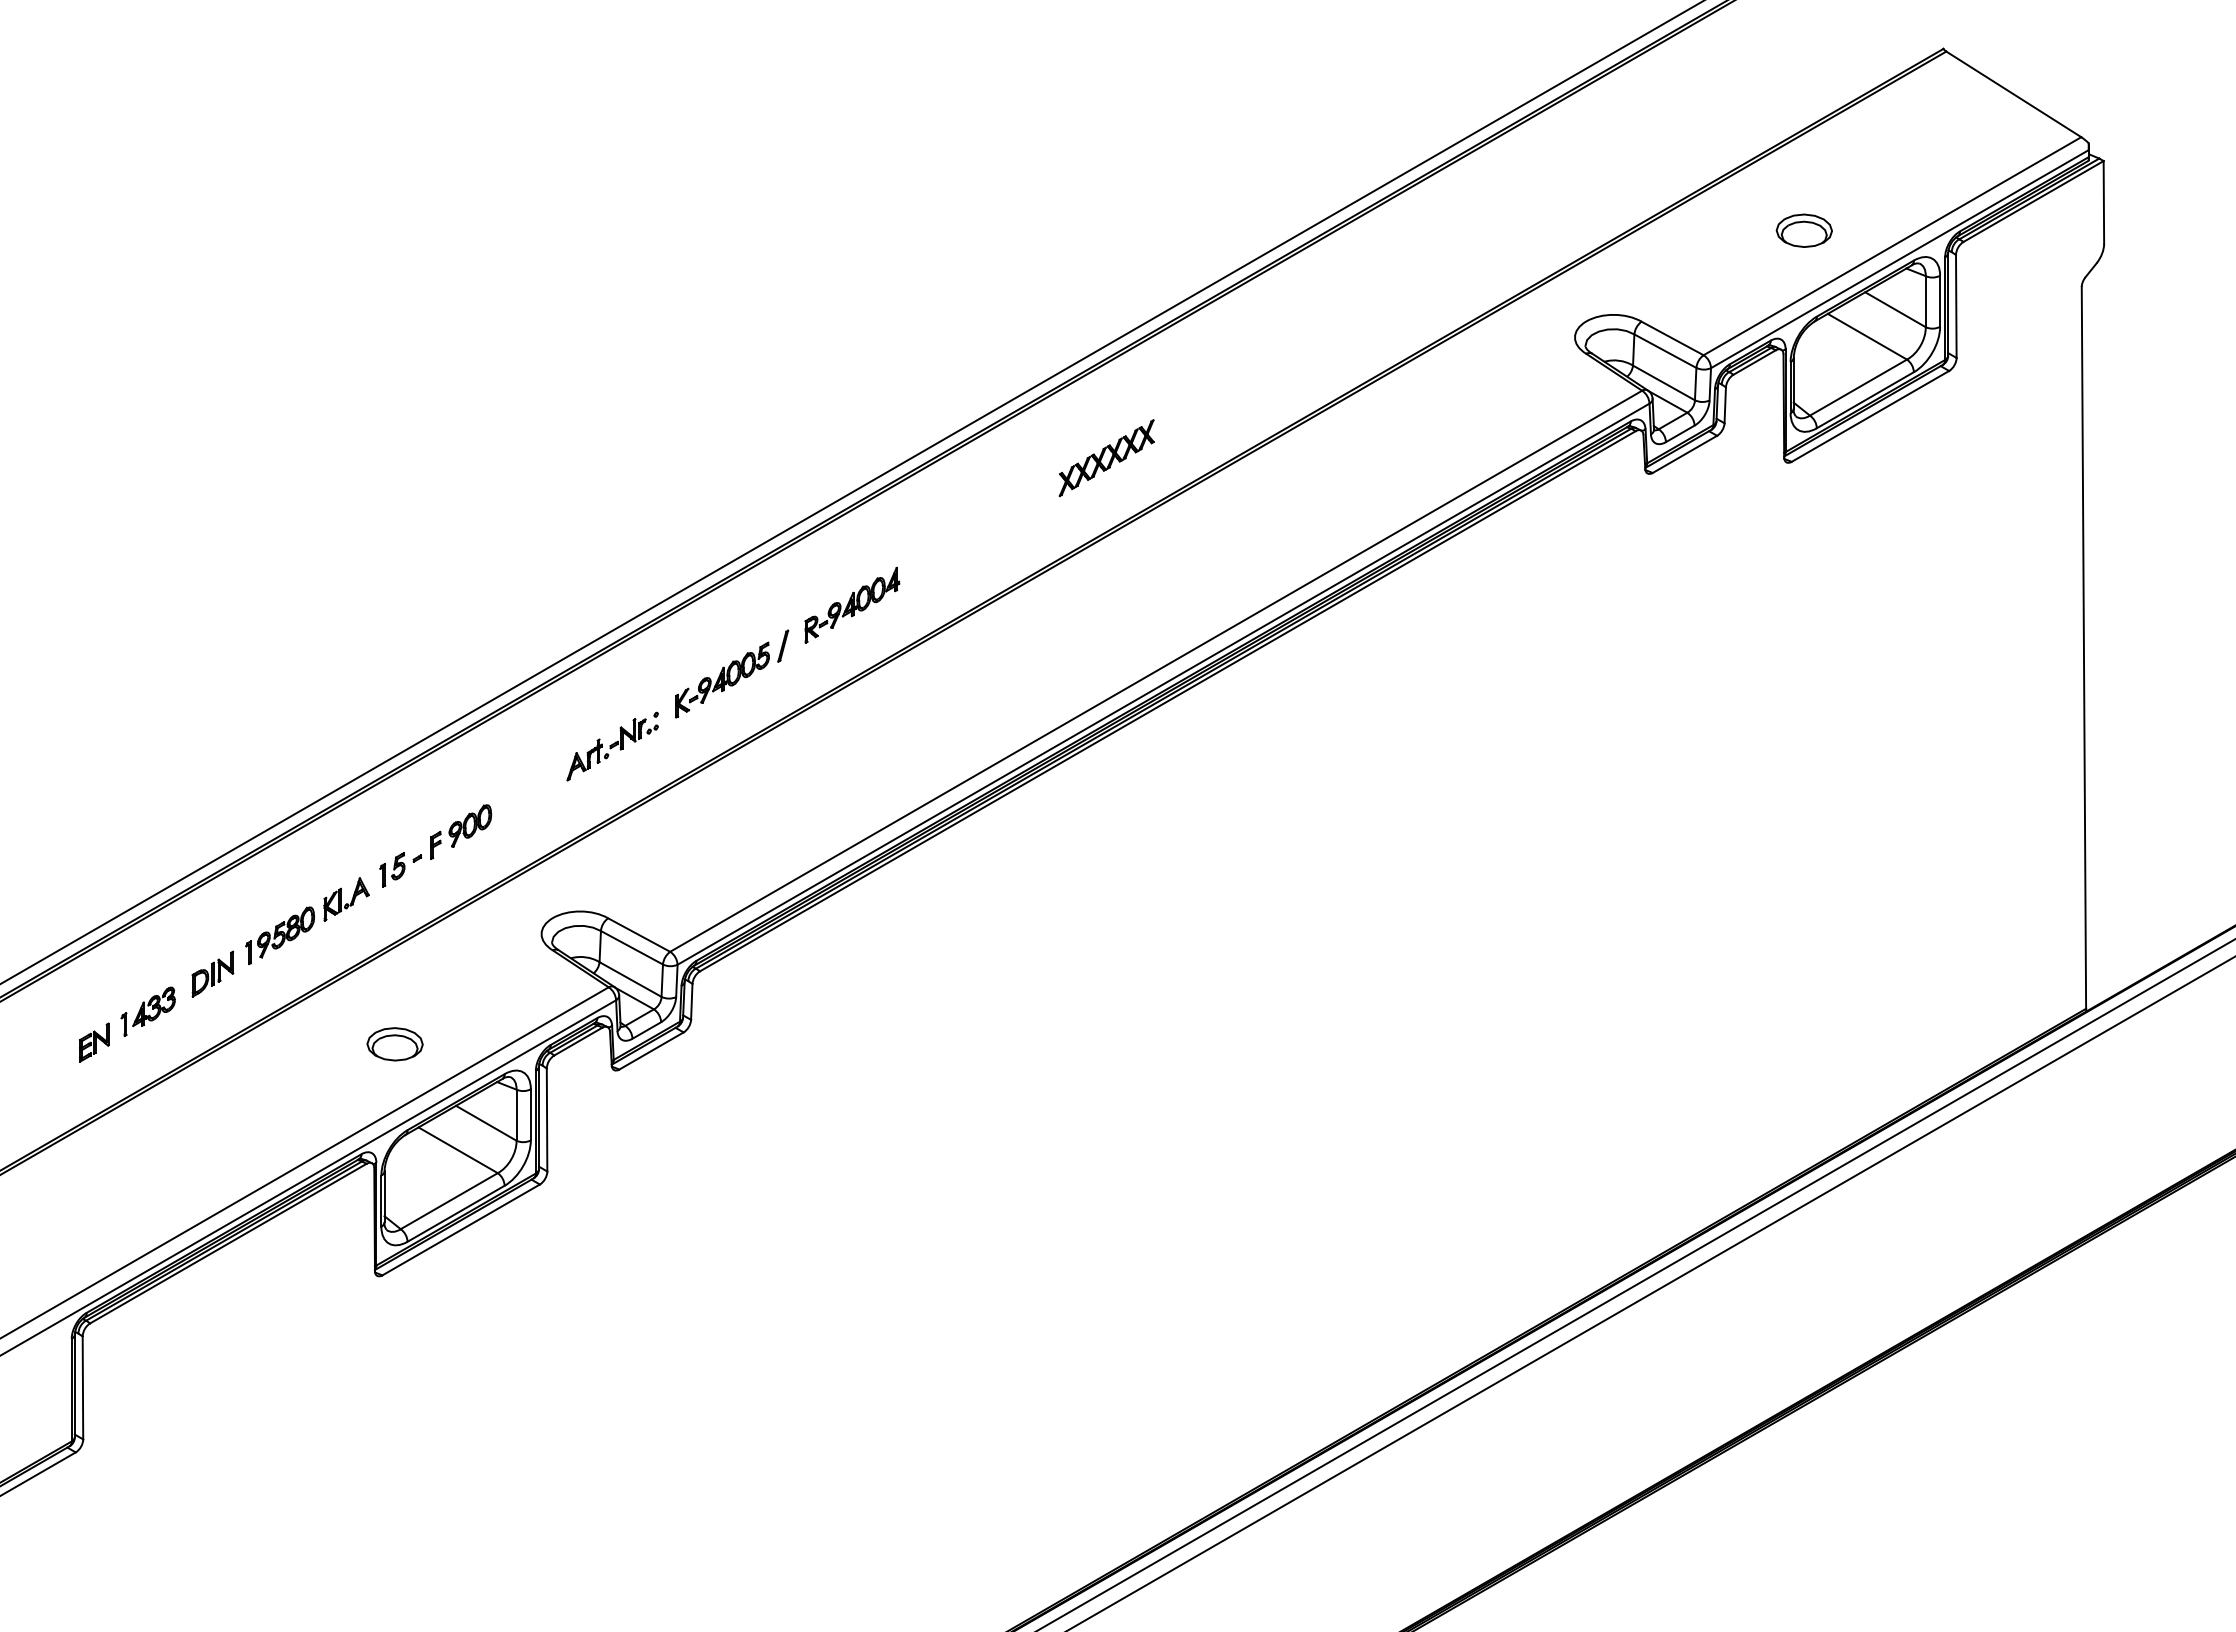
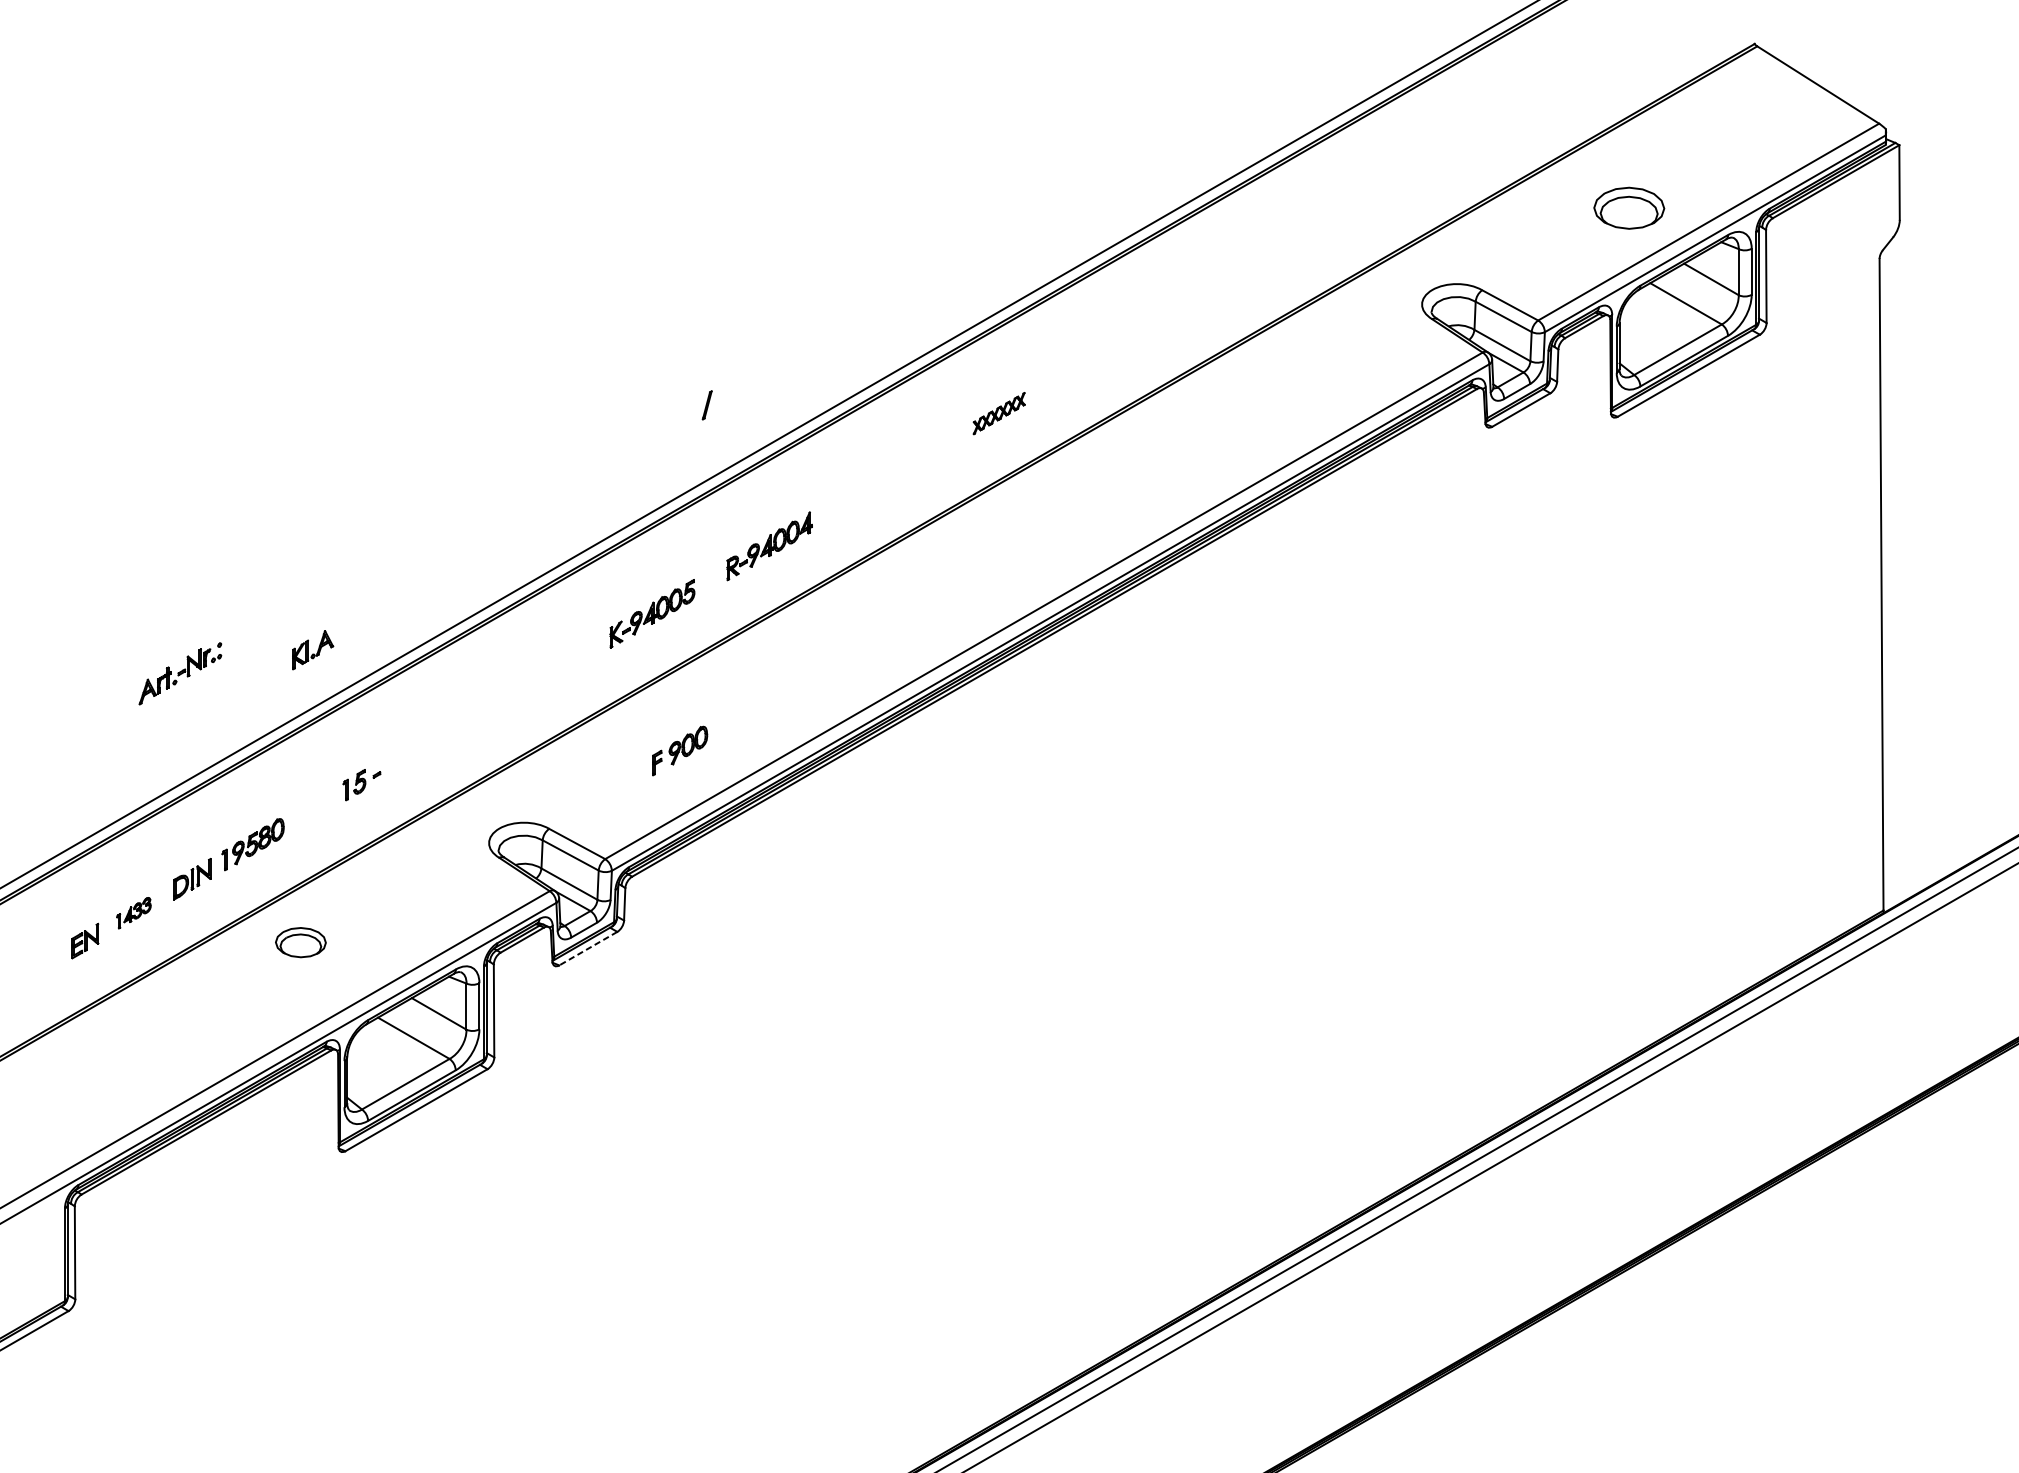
part: (1803, 230) -> (1628, 207), size x1.4
part: (1106, 458) -> (999, 413), size x0.6
line: (783, 645) -> (707, 404), moved
part: (612, 746) -> (180, 673), moved
part: (461, 831) -> (680, 750), moved
part: (346, 899) -> (312, 650), moved
part: (147, 1011) -> (133, 912), size x0.7
part: (394, 1044) -> (300, 942), moved
line: (651, 1051) -> (588, 949), solid -> dashed

